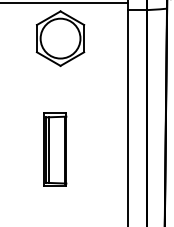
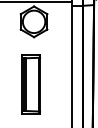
part: (54, 149) -> (30, 84), size x1.43

